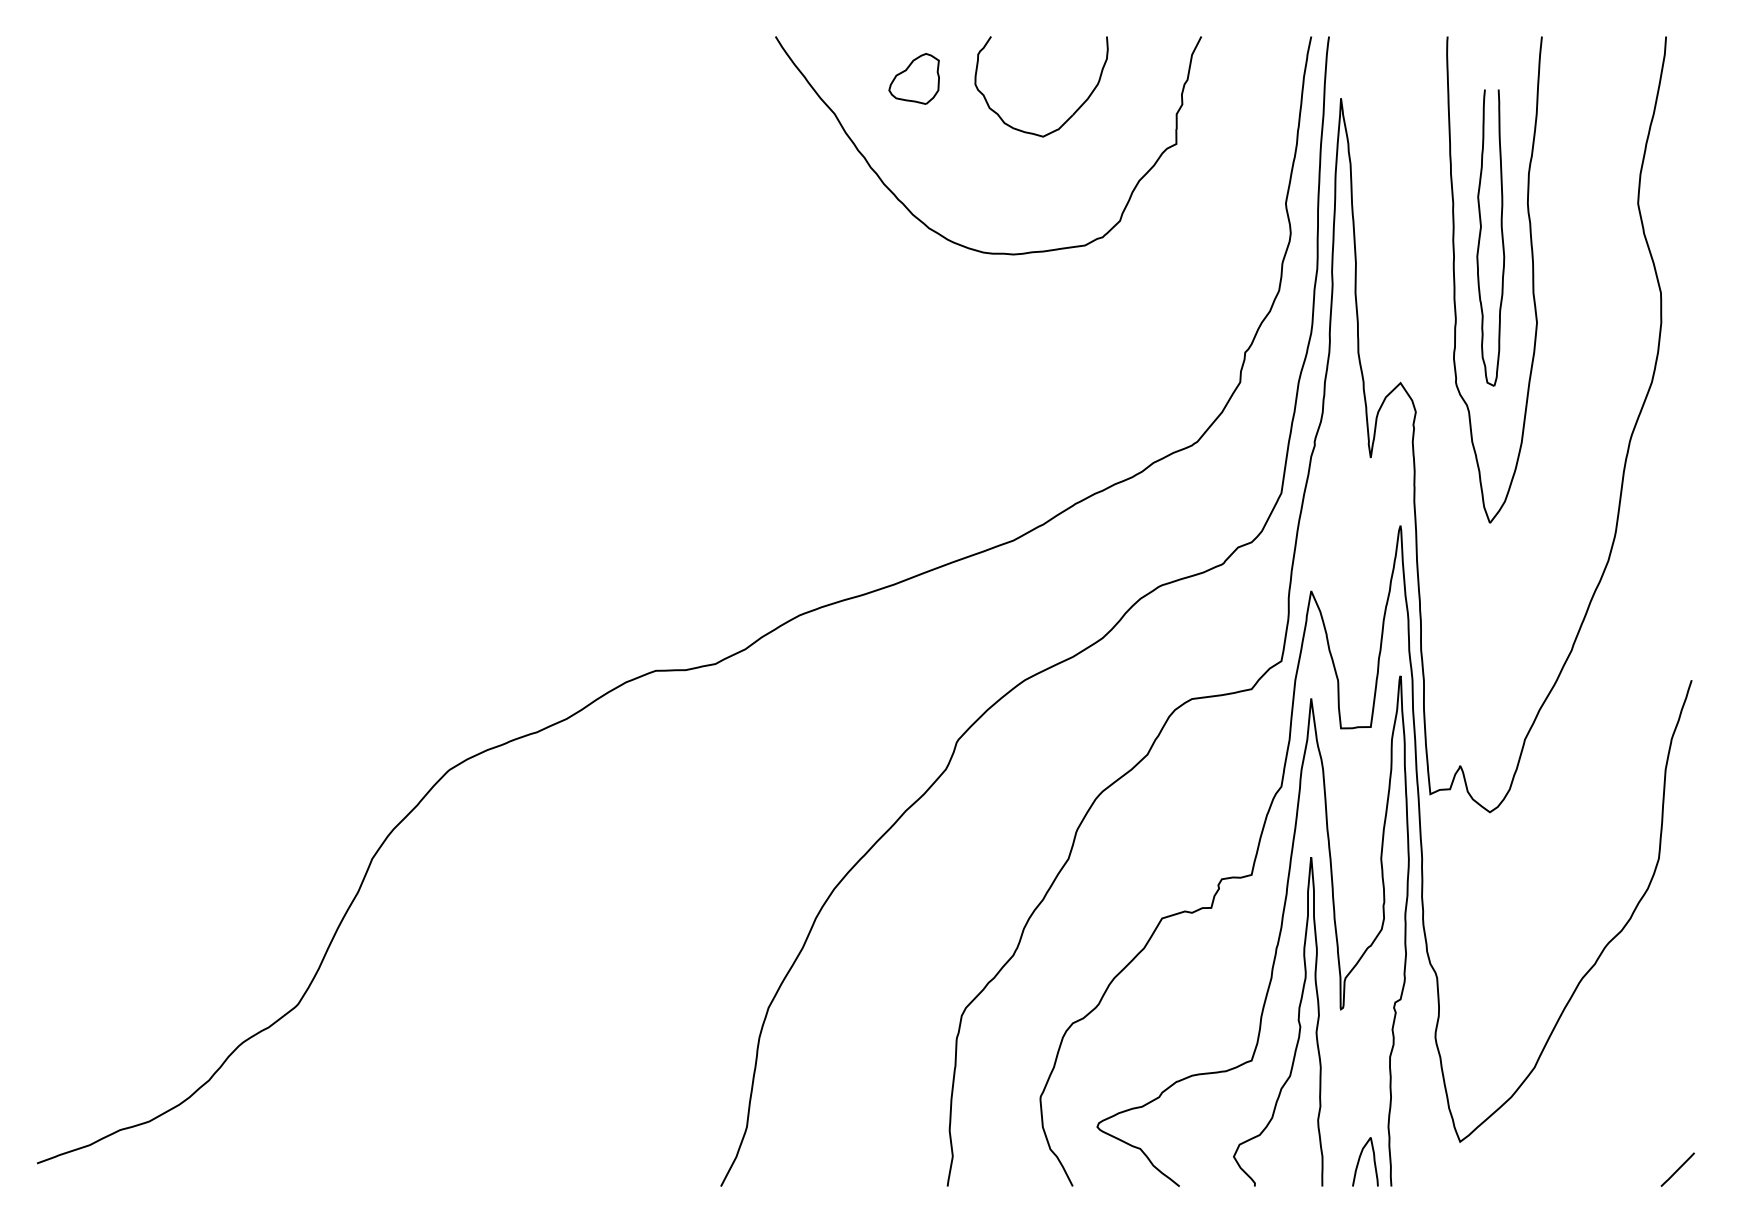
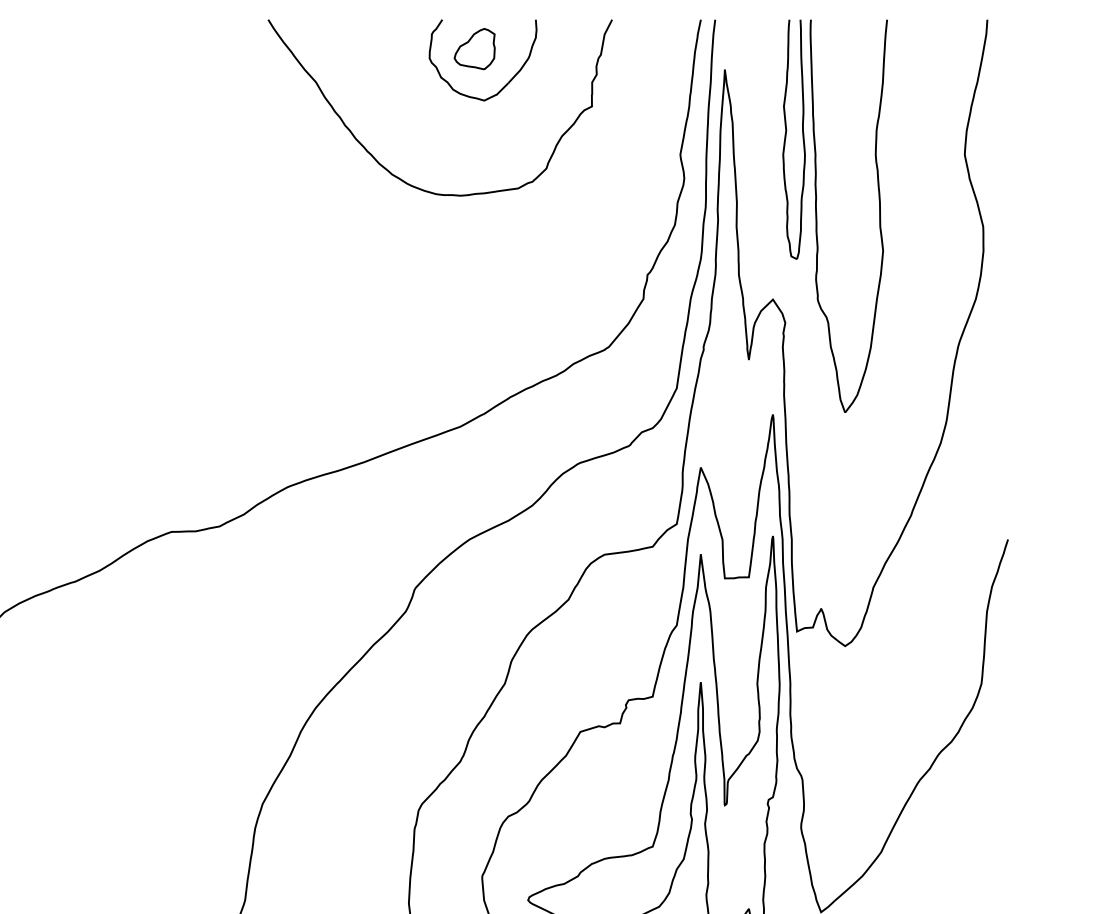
part: (913, 78) -> (474, 48), moved
part: (1480, 237) -> (785, 139), moved

